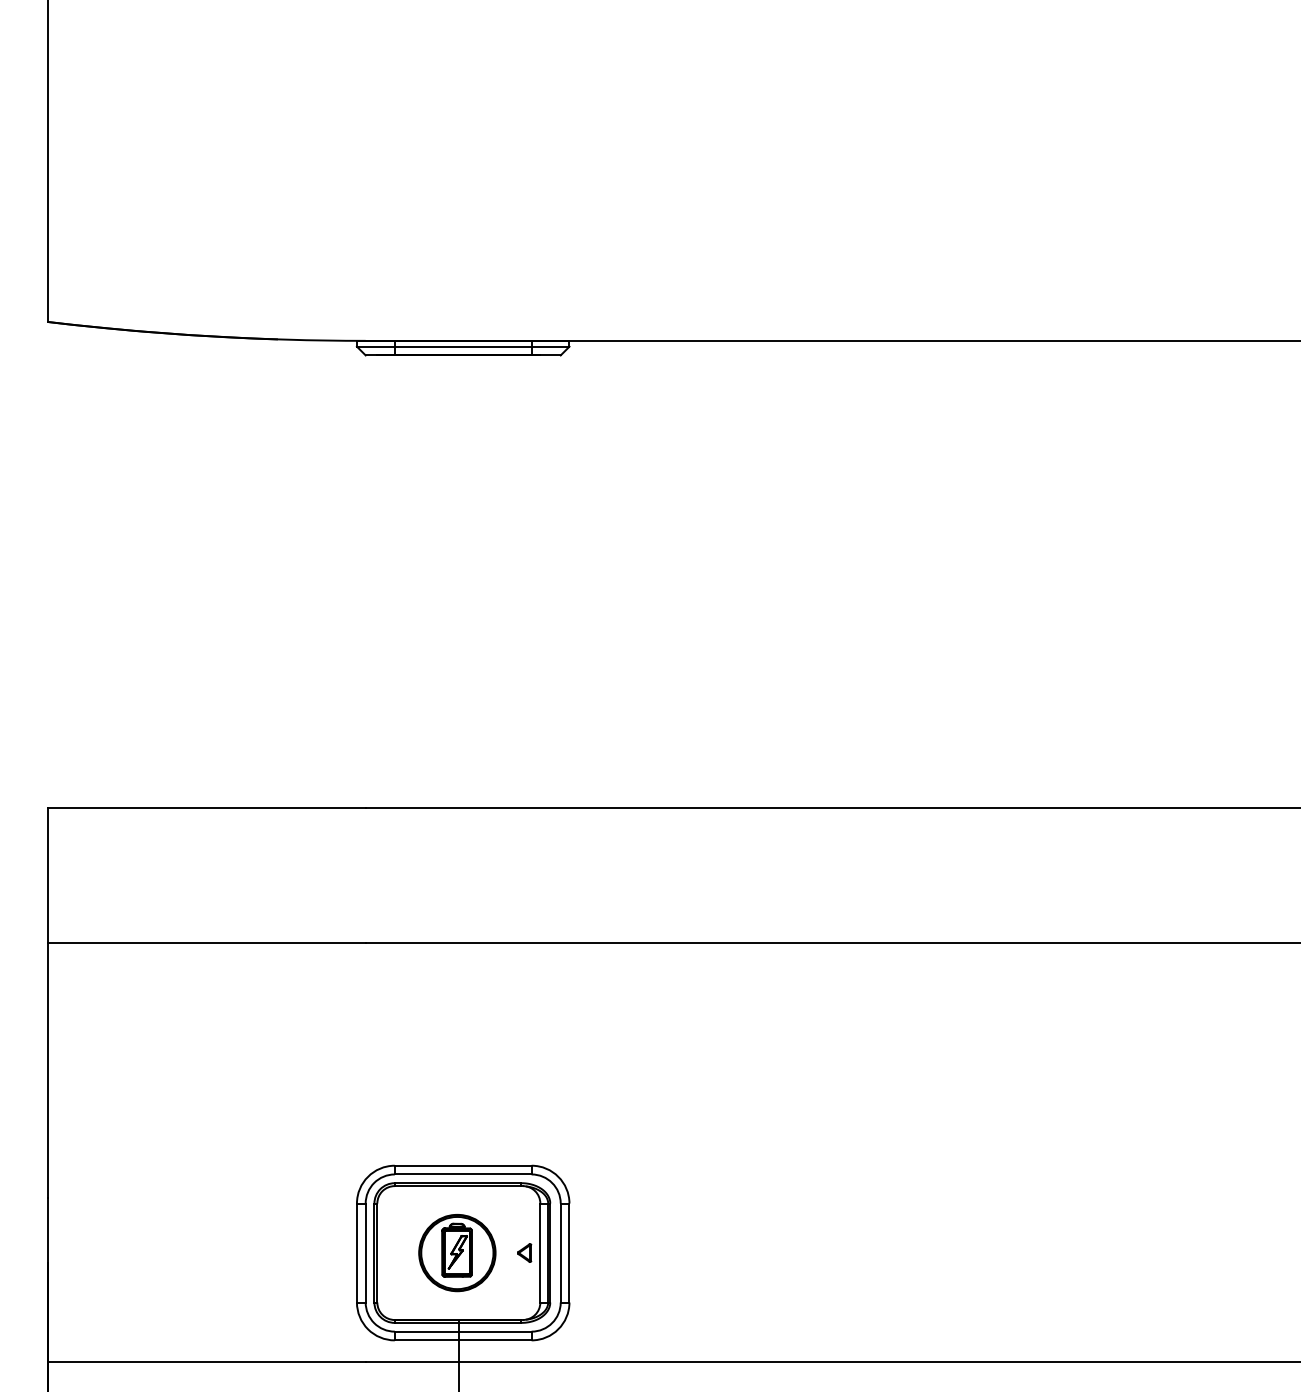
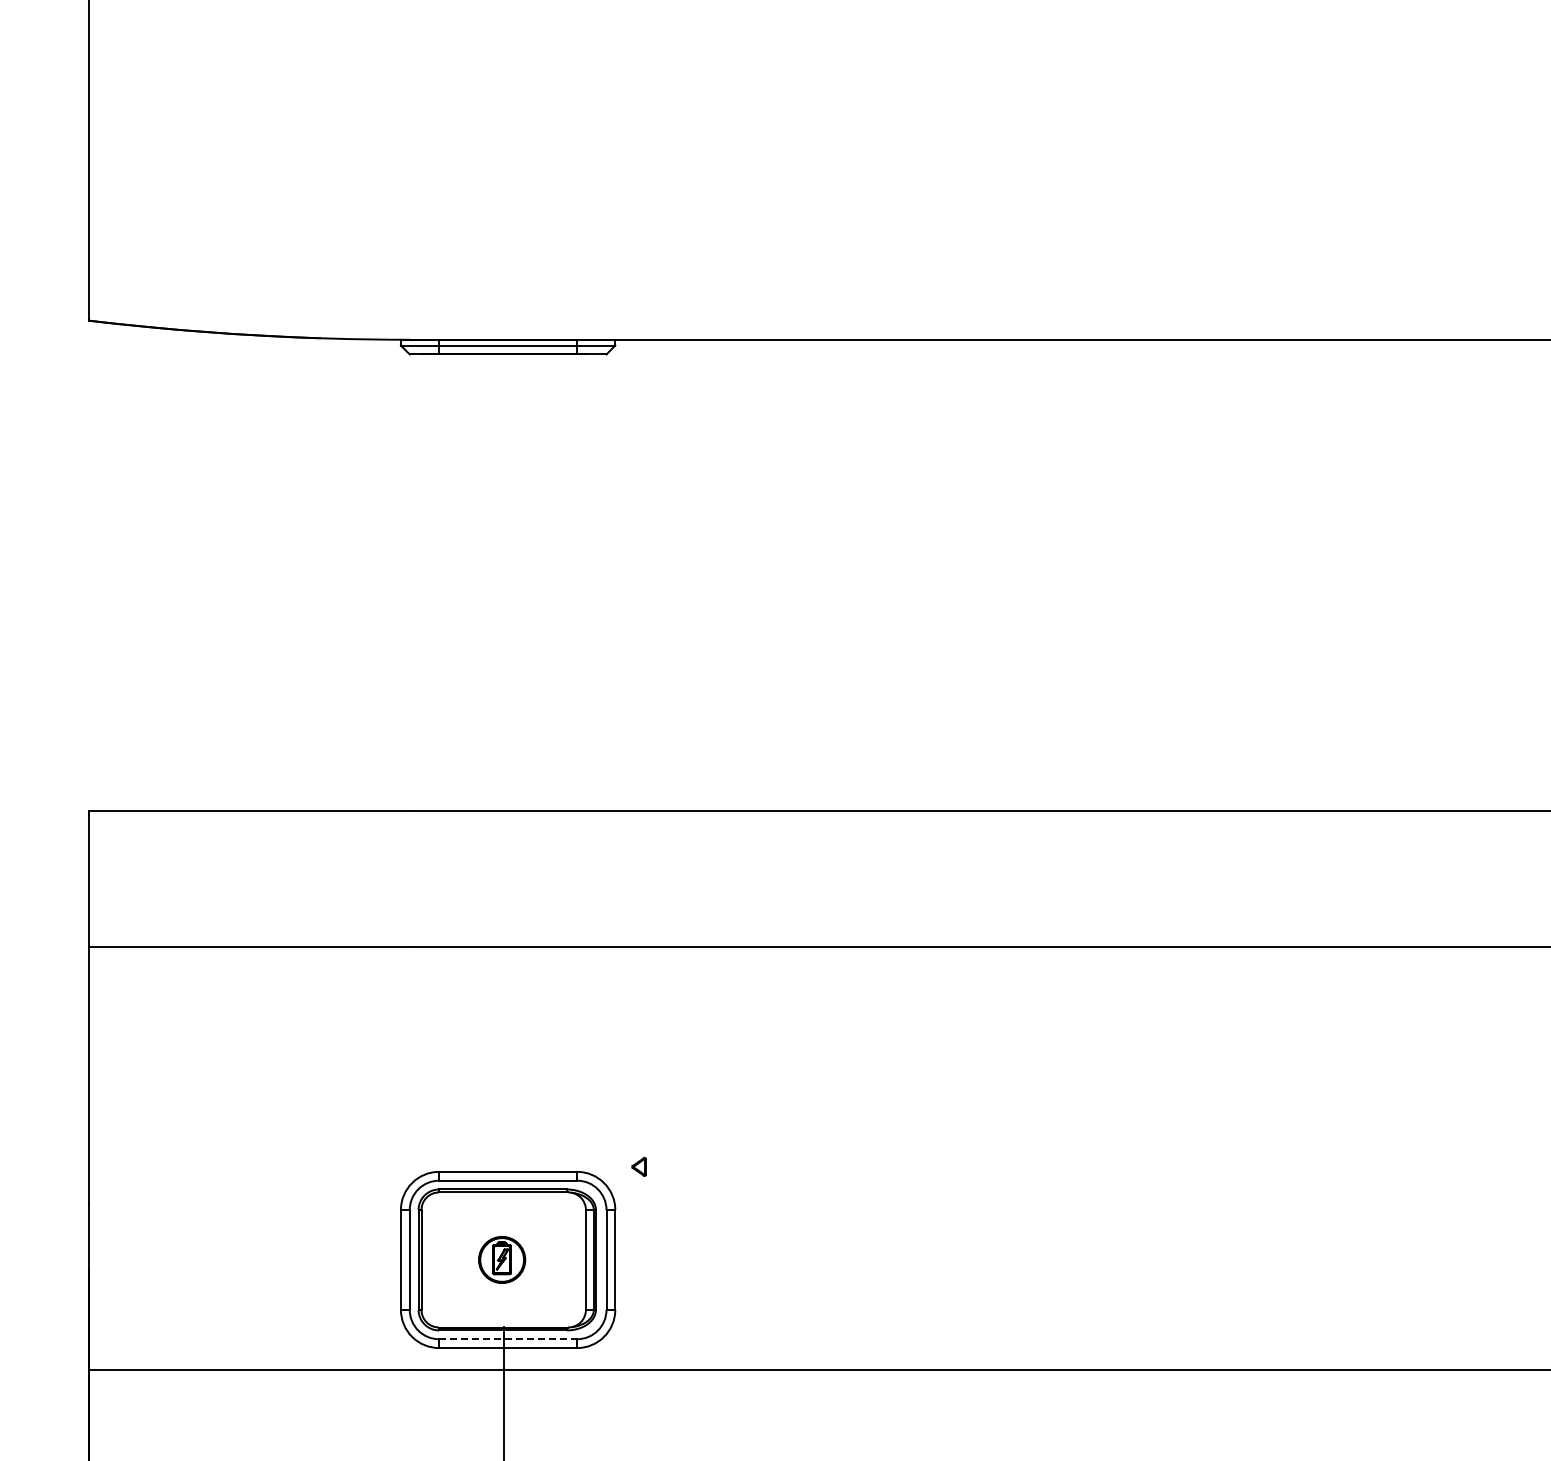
part: (456, 1252) -> (501, 1259), size x0.6
part: (524, 1252) -> (638, 1166), moved
line: (463, 1331) -> (508, 1339), solid -> dashed

